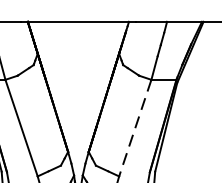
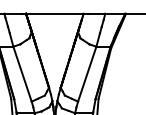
line: (135, 128) -> (87, 74), dashed -> solid

